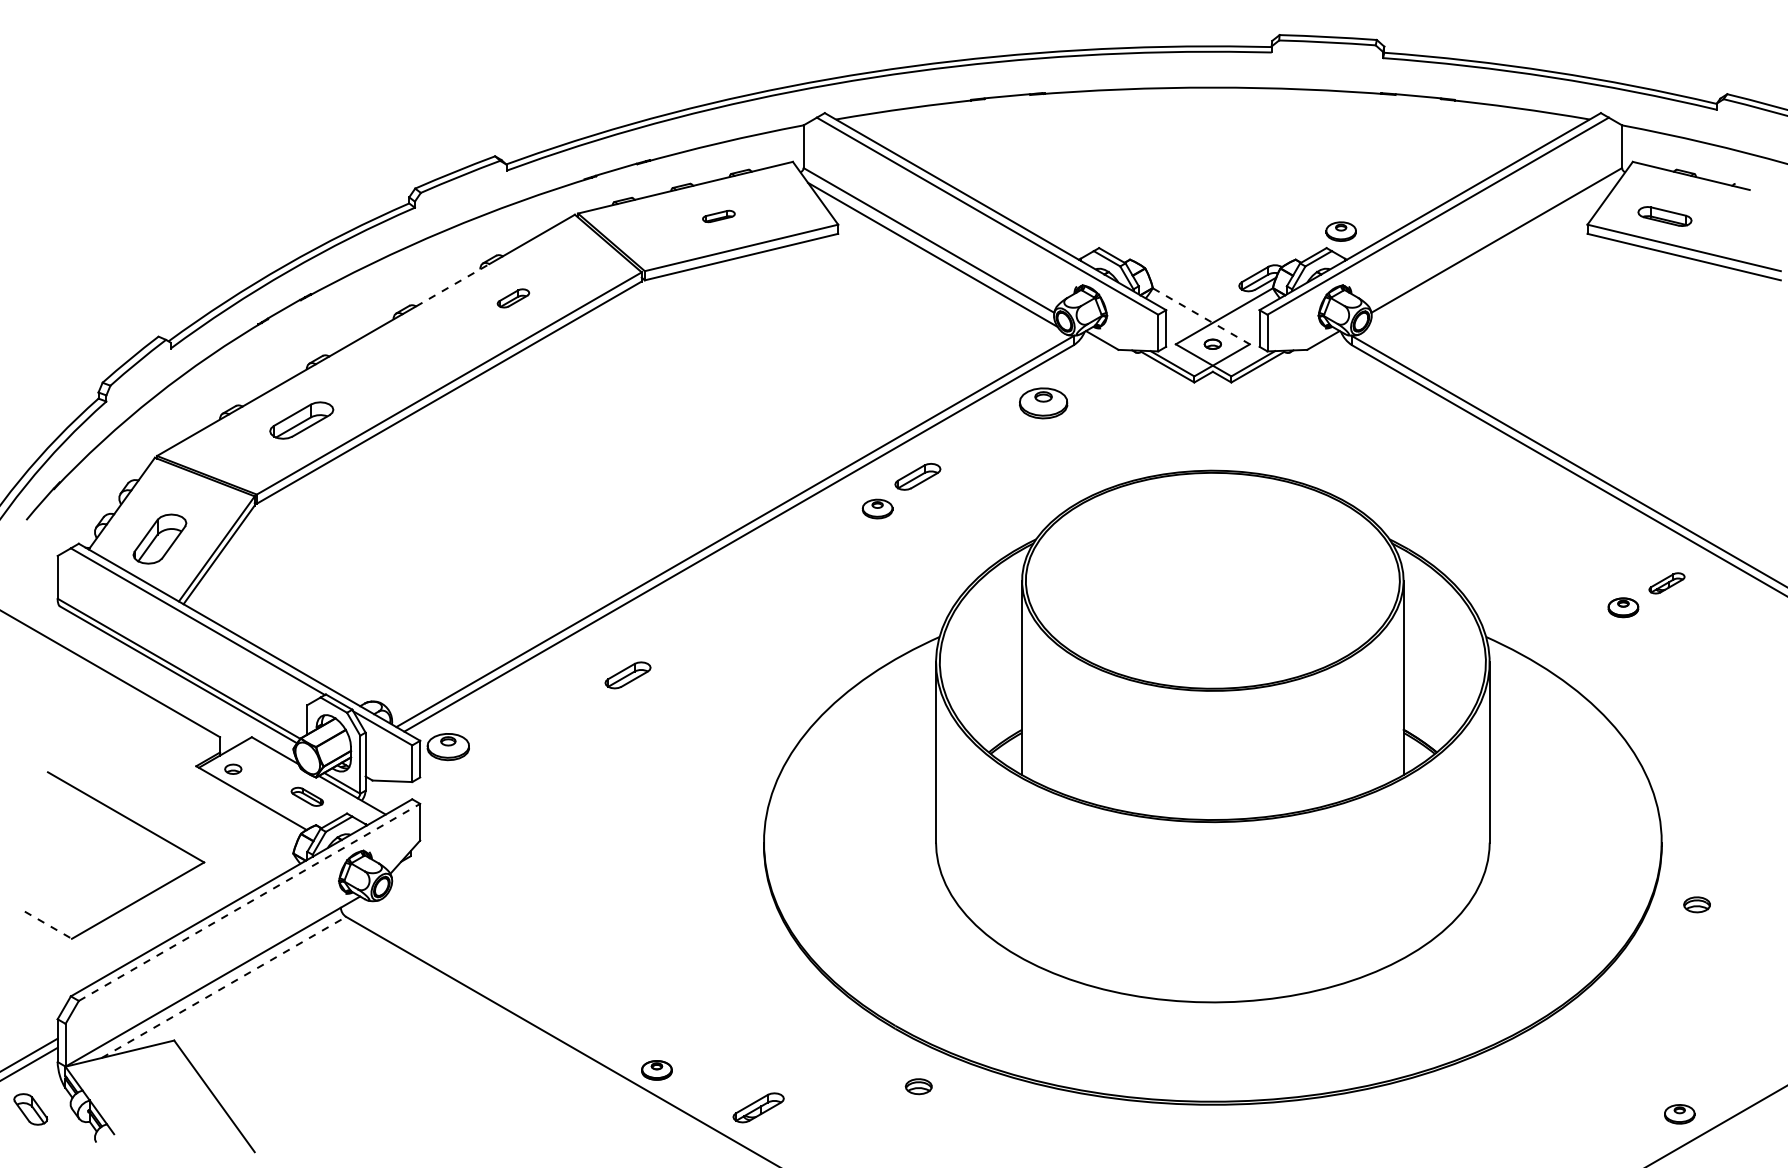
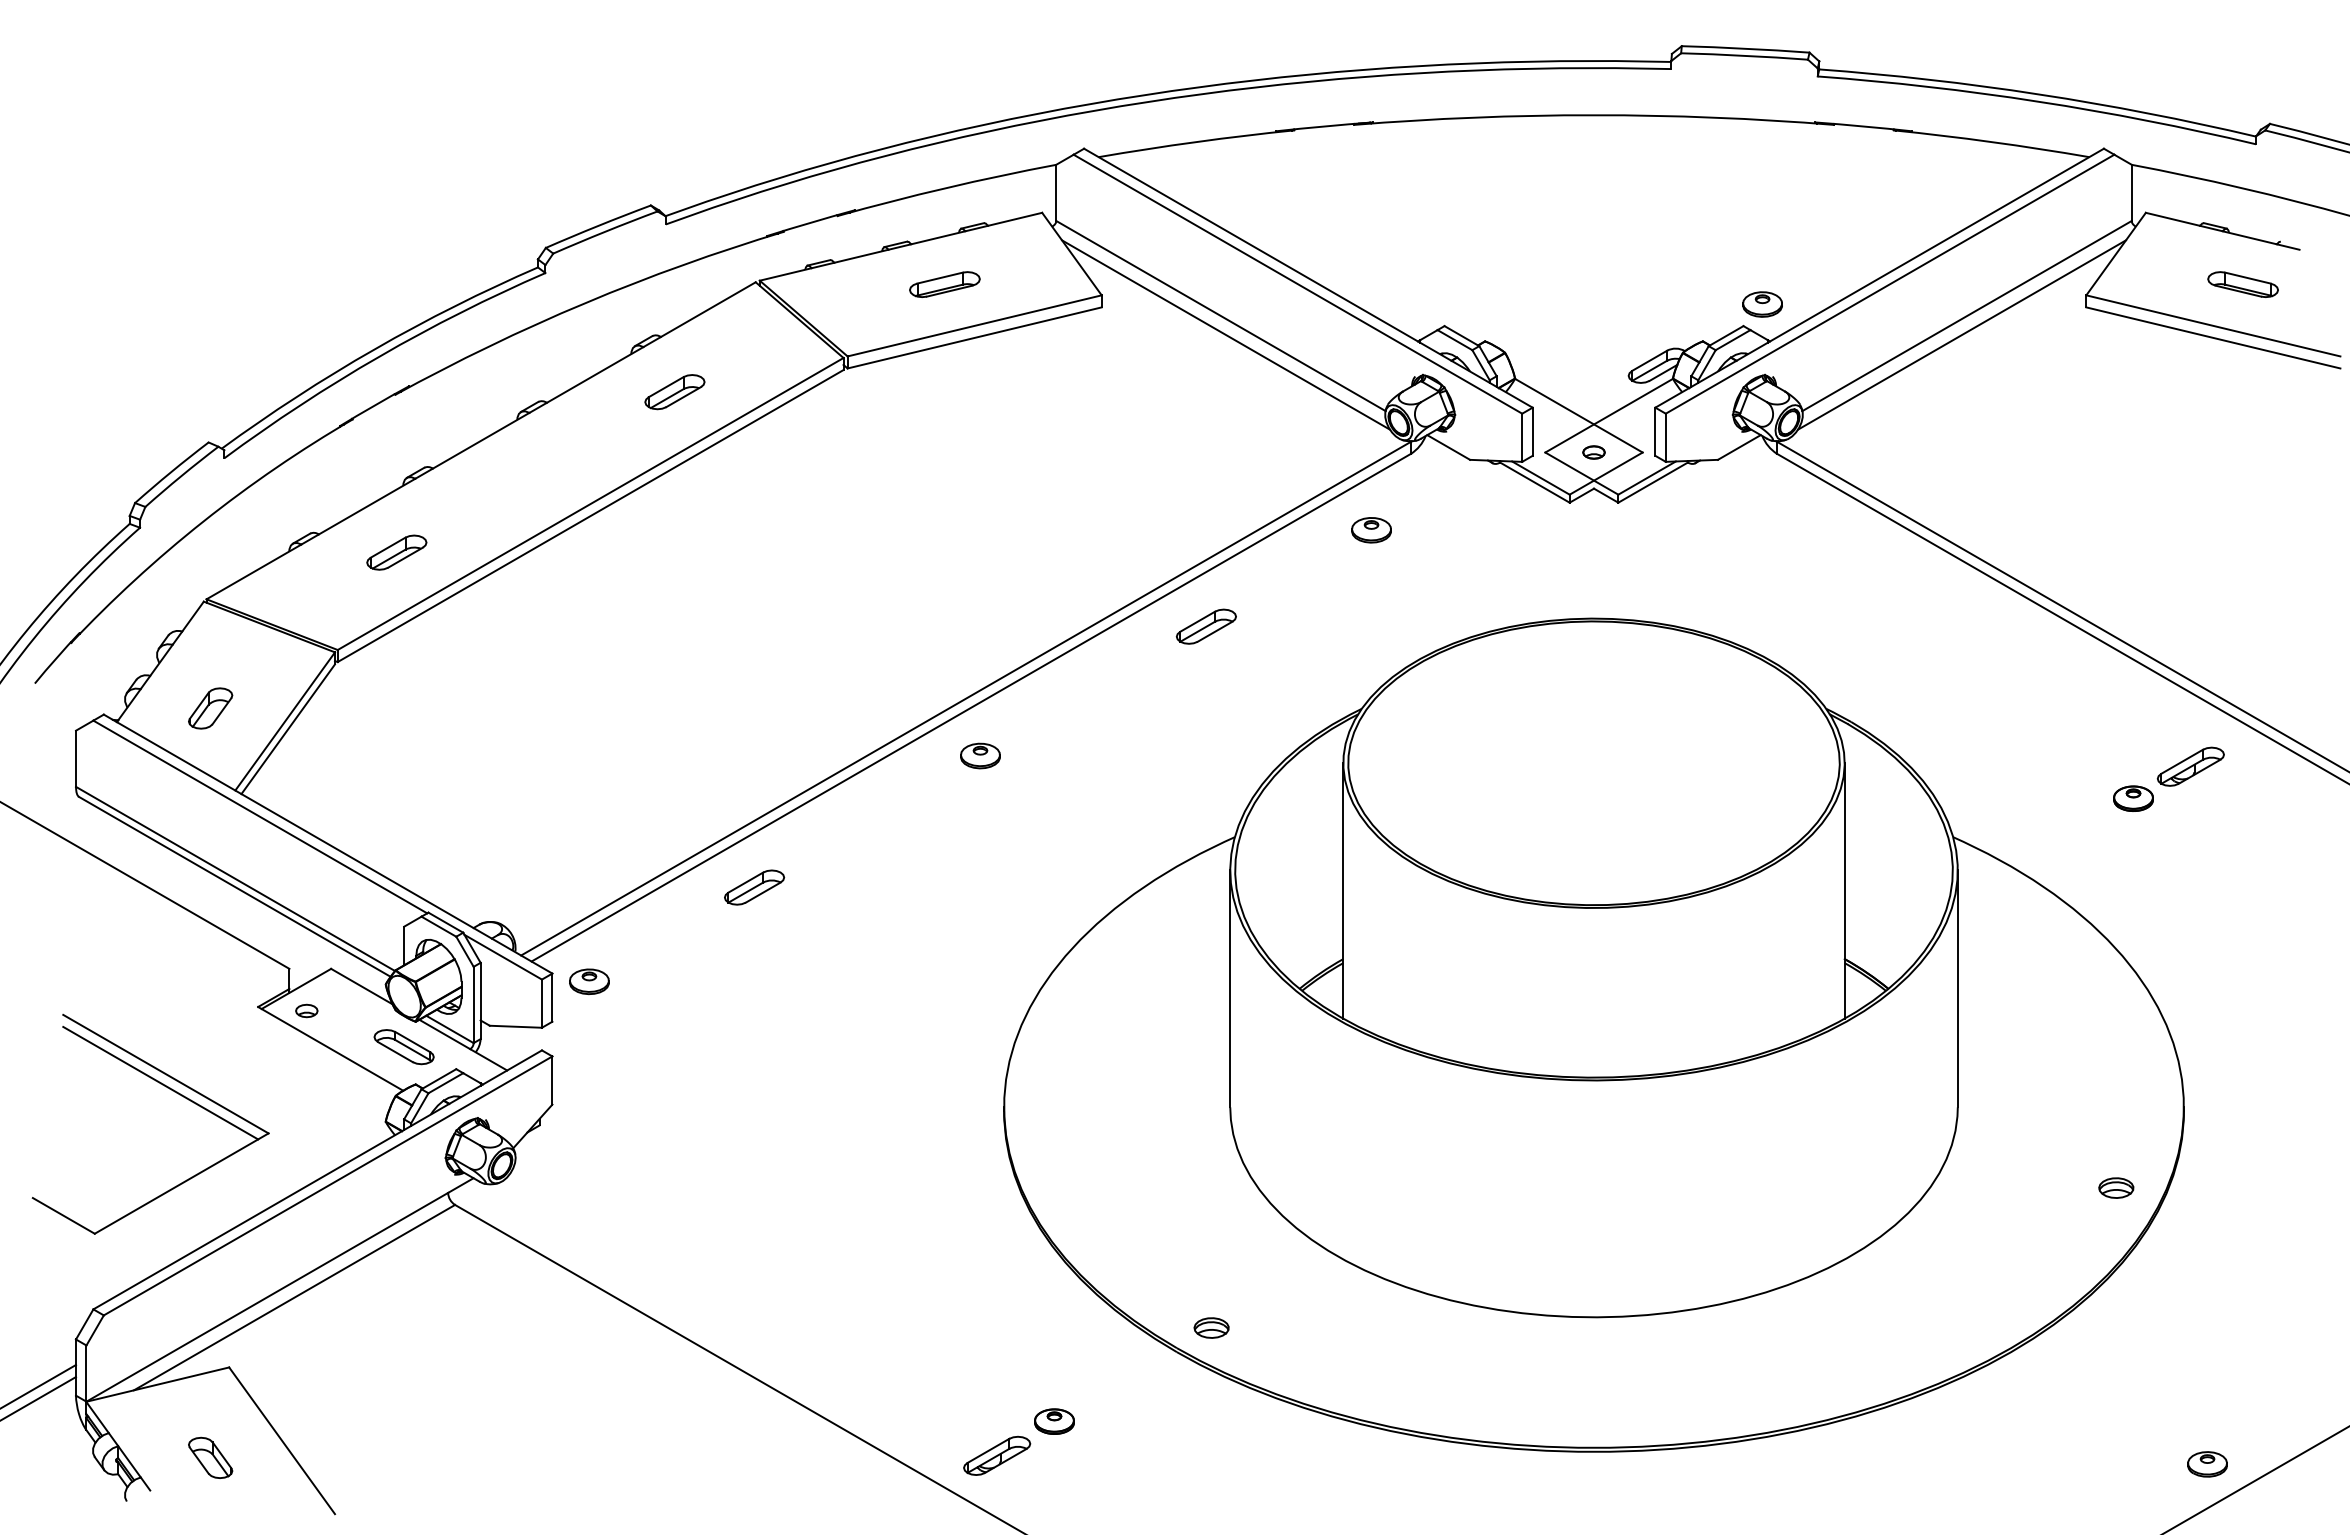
part: (718, 216) -> (944, 284), size x1.67
part: (1664, 216) -> (2242, 284), moved
line: (1493, 254) -> (1962, 334), added
line: (453, 284) -> (595, 374), dashed -> solid
part: (513, 298) -> (674, 392), size x1.43
line: (1201, 316) -> (1579, 416), dashed -> solid
part: (1043, 403) -> (1371, 530), size x0.62
part: (301, 420) -> (396, 552), size x0.71
part: (877, 508) -> (980, 755), moved
part: (160, 539) -> (210, 708), size x0.62
part: (1666, 583) -> (2190, 766), size x1.43
part: (628, 675) -> (754, 887), moved
part: (448, 746) -> (589, 981), size x0.71
part: (306, 797) -> (403, 1047), size x1.43
line: (121, 823) -> (160, 1082), added
line: (249, 902) -> (328, 1185), dashed -> solid
part: (1697, 904) -> (2116, 1187), moved
line: (48, 924) -> (63, 1215), dashed -> solid
line: (223, 987) -> (294, 1297), dashed -> solid
part: (656, 1070) -> (1054, 1421), moved
part: (918, 1086) -> (1211, 1327), moved
part: (30, 1109) -> (210, 1457), moved

